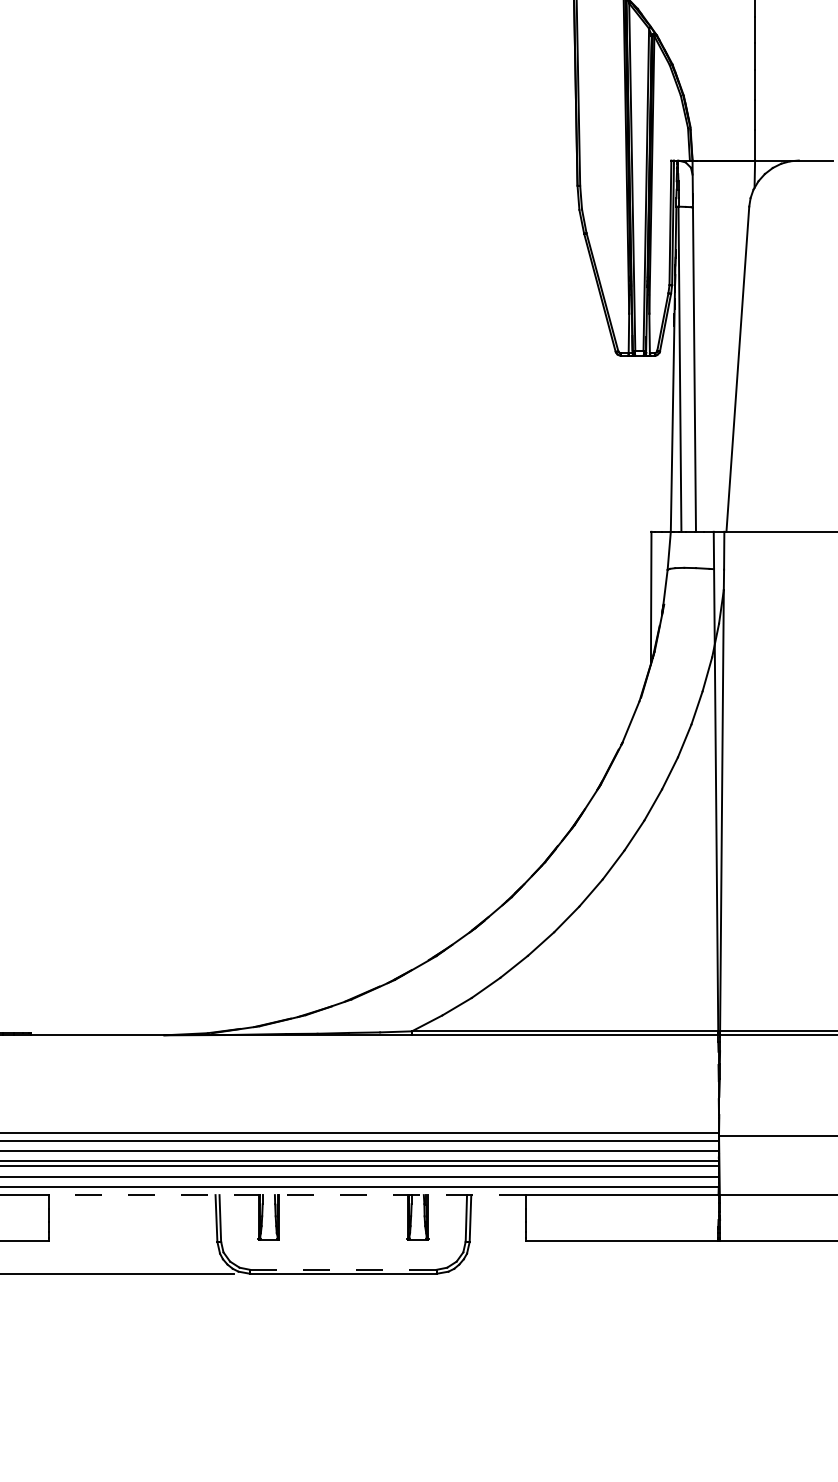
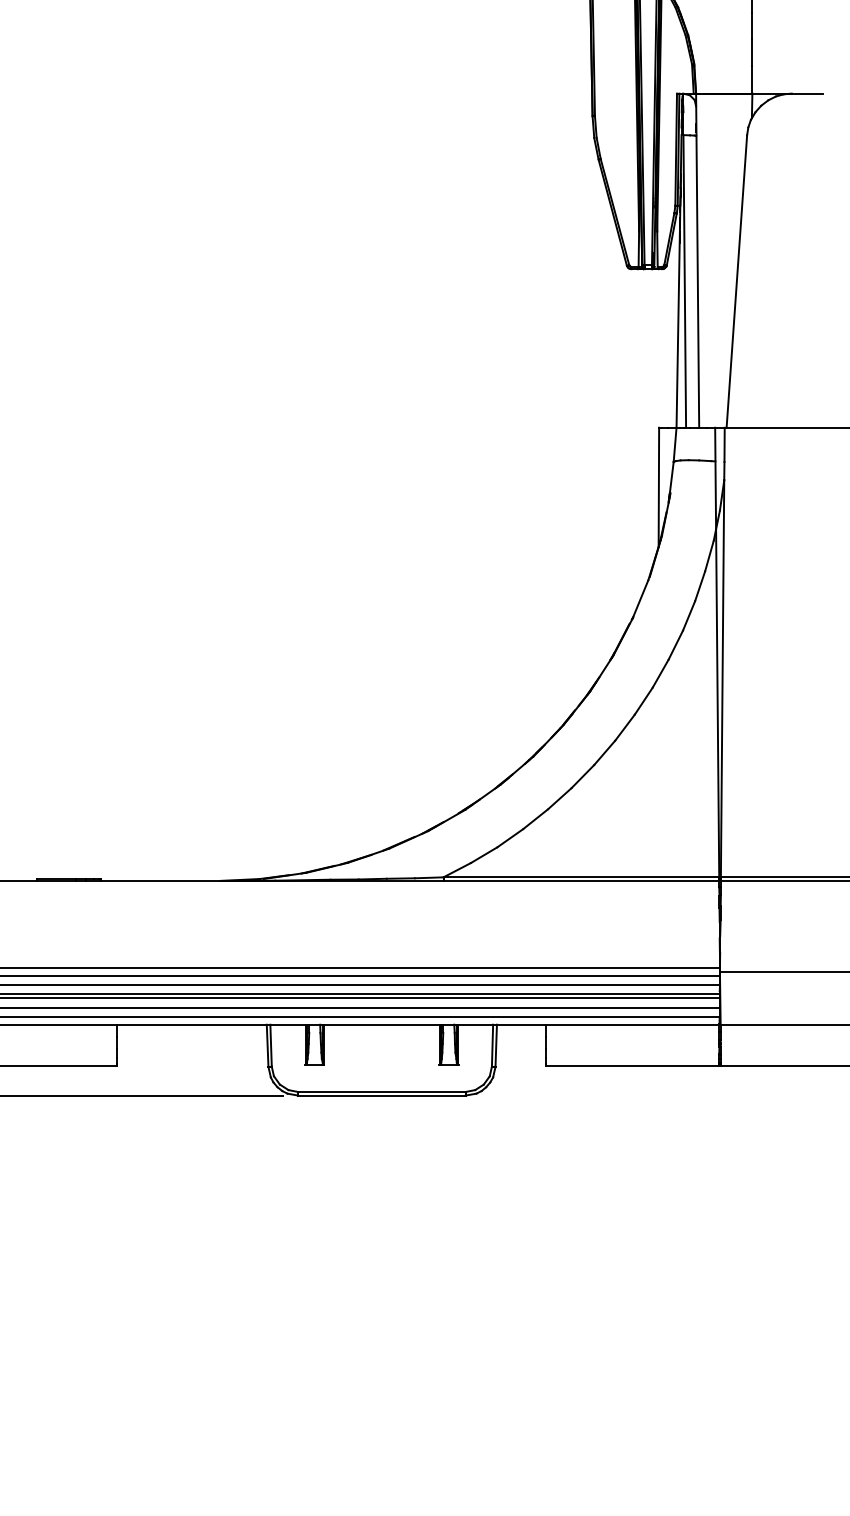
line: (287, 1194) -> (331, 1024), dashed -> solid
line: (343, 1269) -> (381, 1091), dashed -> solid

